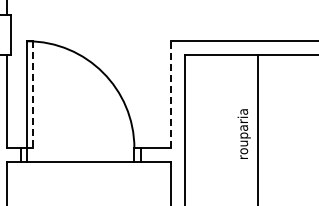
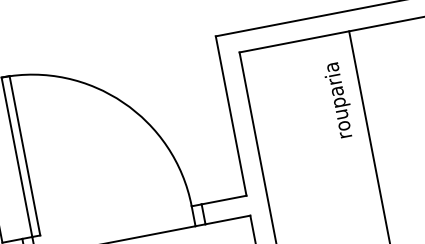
line: (171, 94) -> (231, 115), dashed -> solid
line: (32, 95) -> (24, 156), dashed -> solid
text: (243, 133) -> (338, 99), moved

